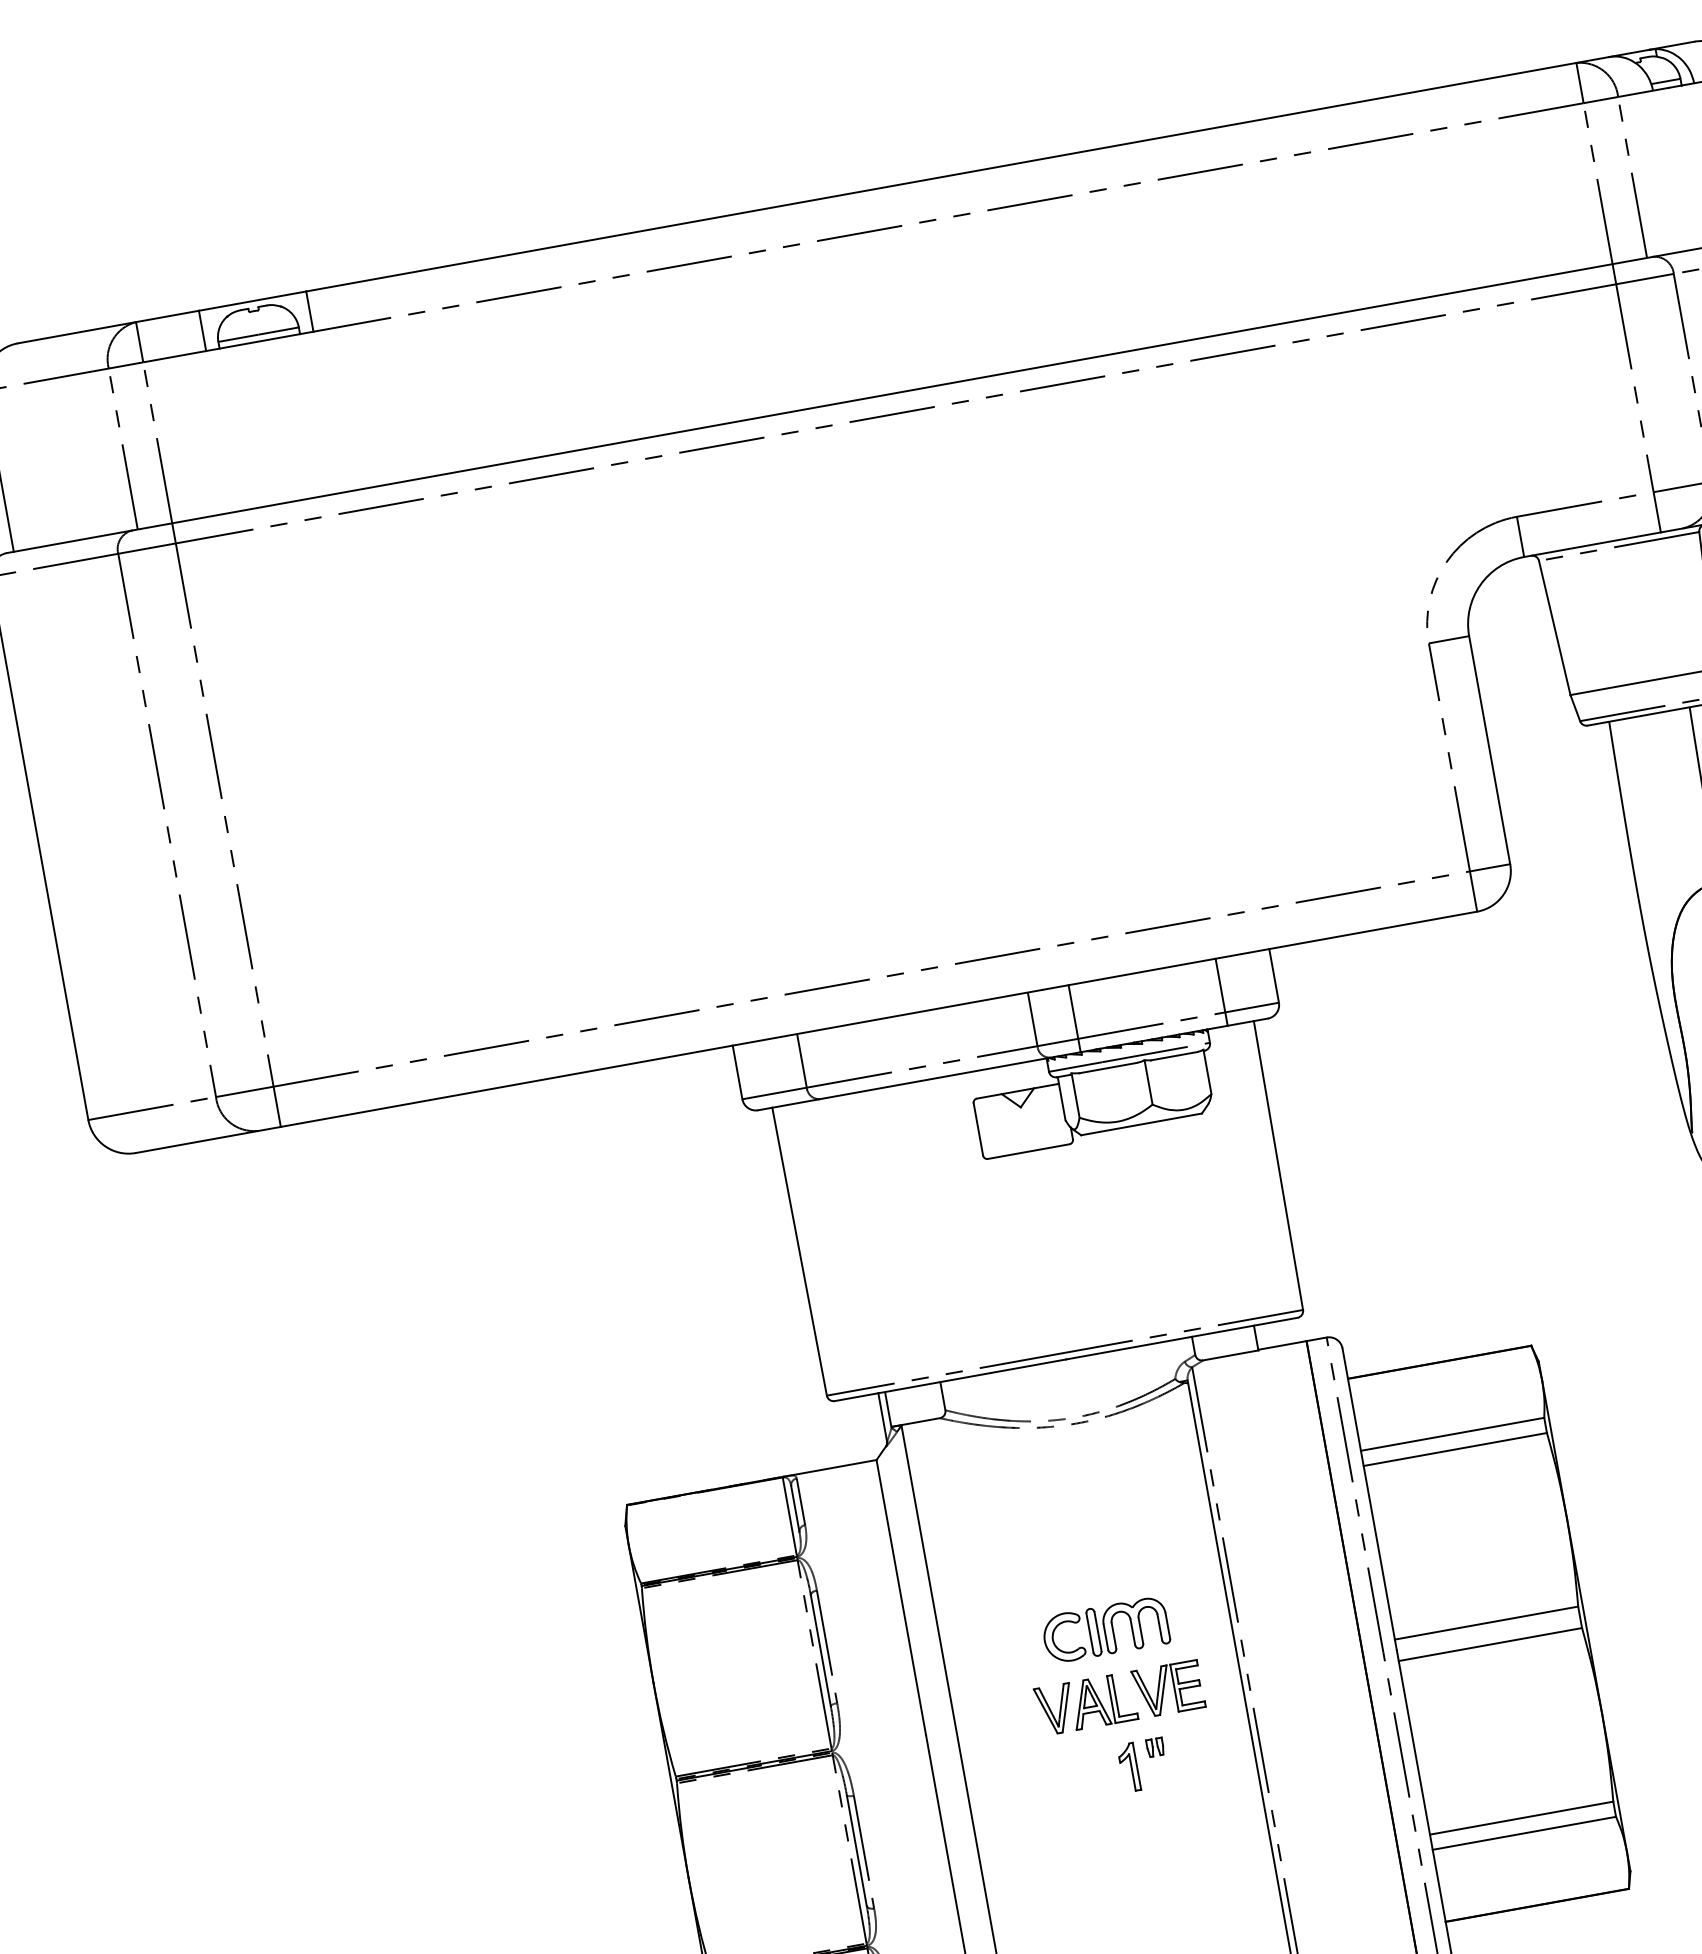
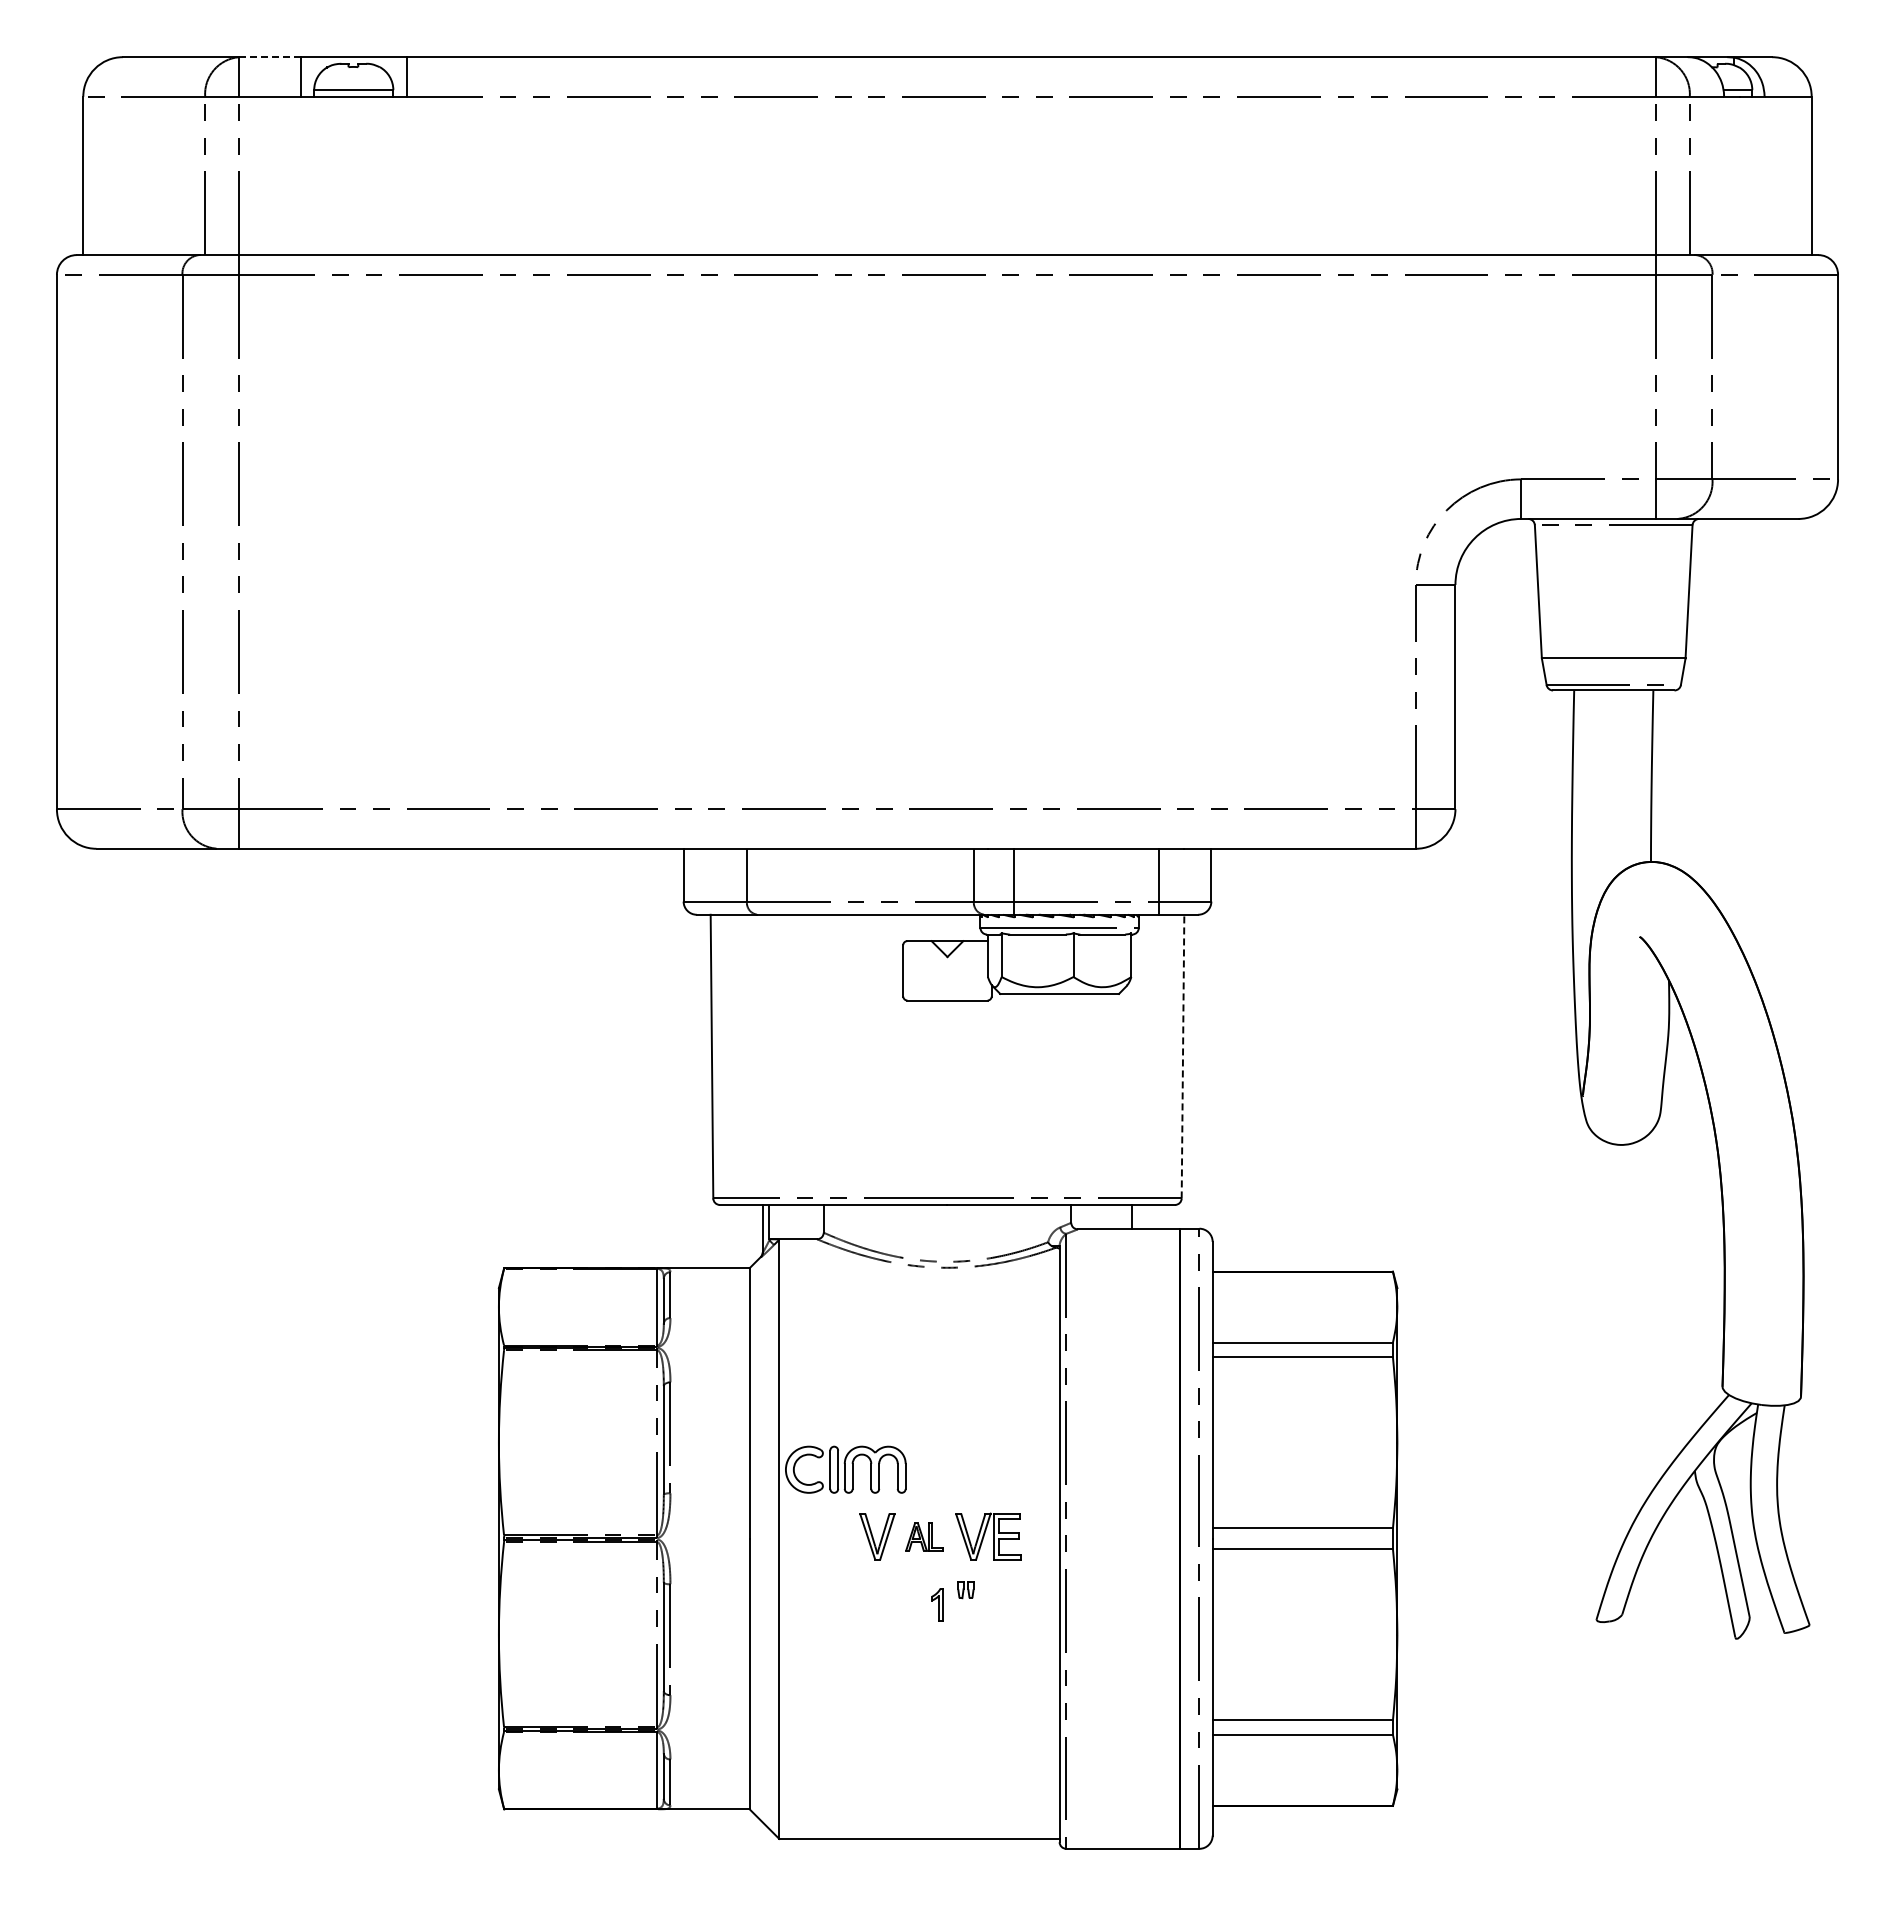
line: (167, 316) -> (270, 57), solid -> dashed
line: (1278, 1165) -> (1183, 1056), solid -> dashed
part: (1105, 1630) -> (845, 1469), moved
part: (1103, 1700) -> (924, 1536), size x0.6
part: (1129, 1767) -> (937, 1604), size x0.7

